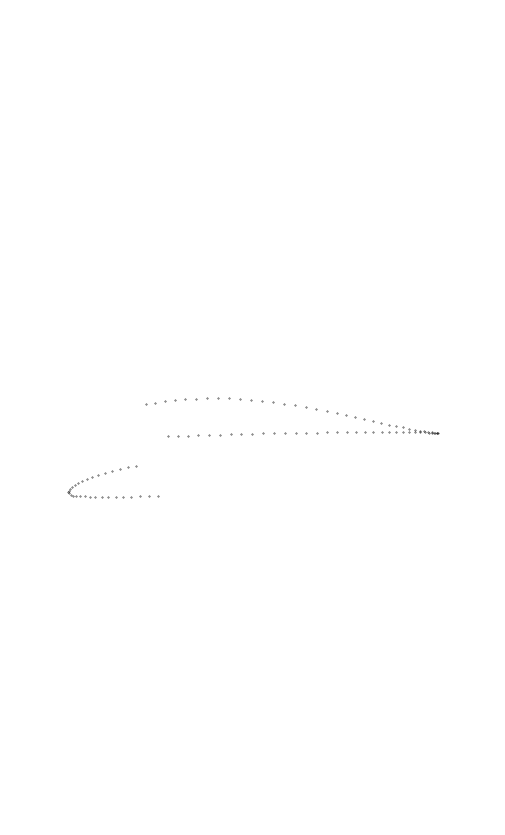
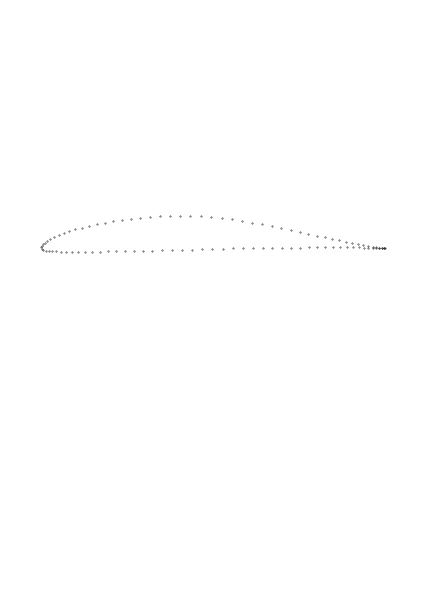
part: (112, 472) -> (82, 229), moved

